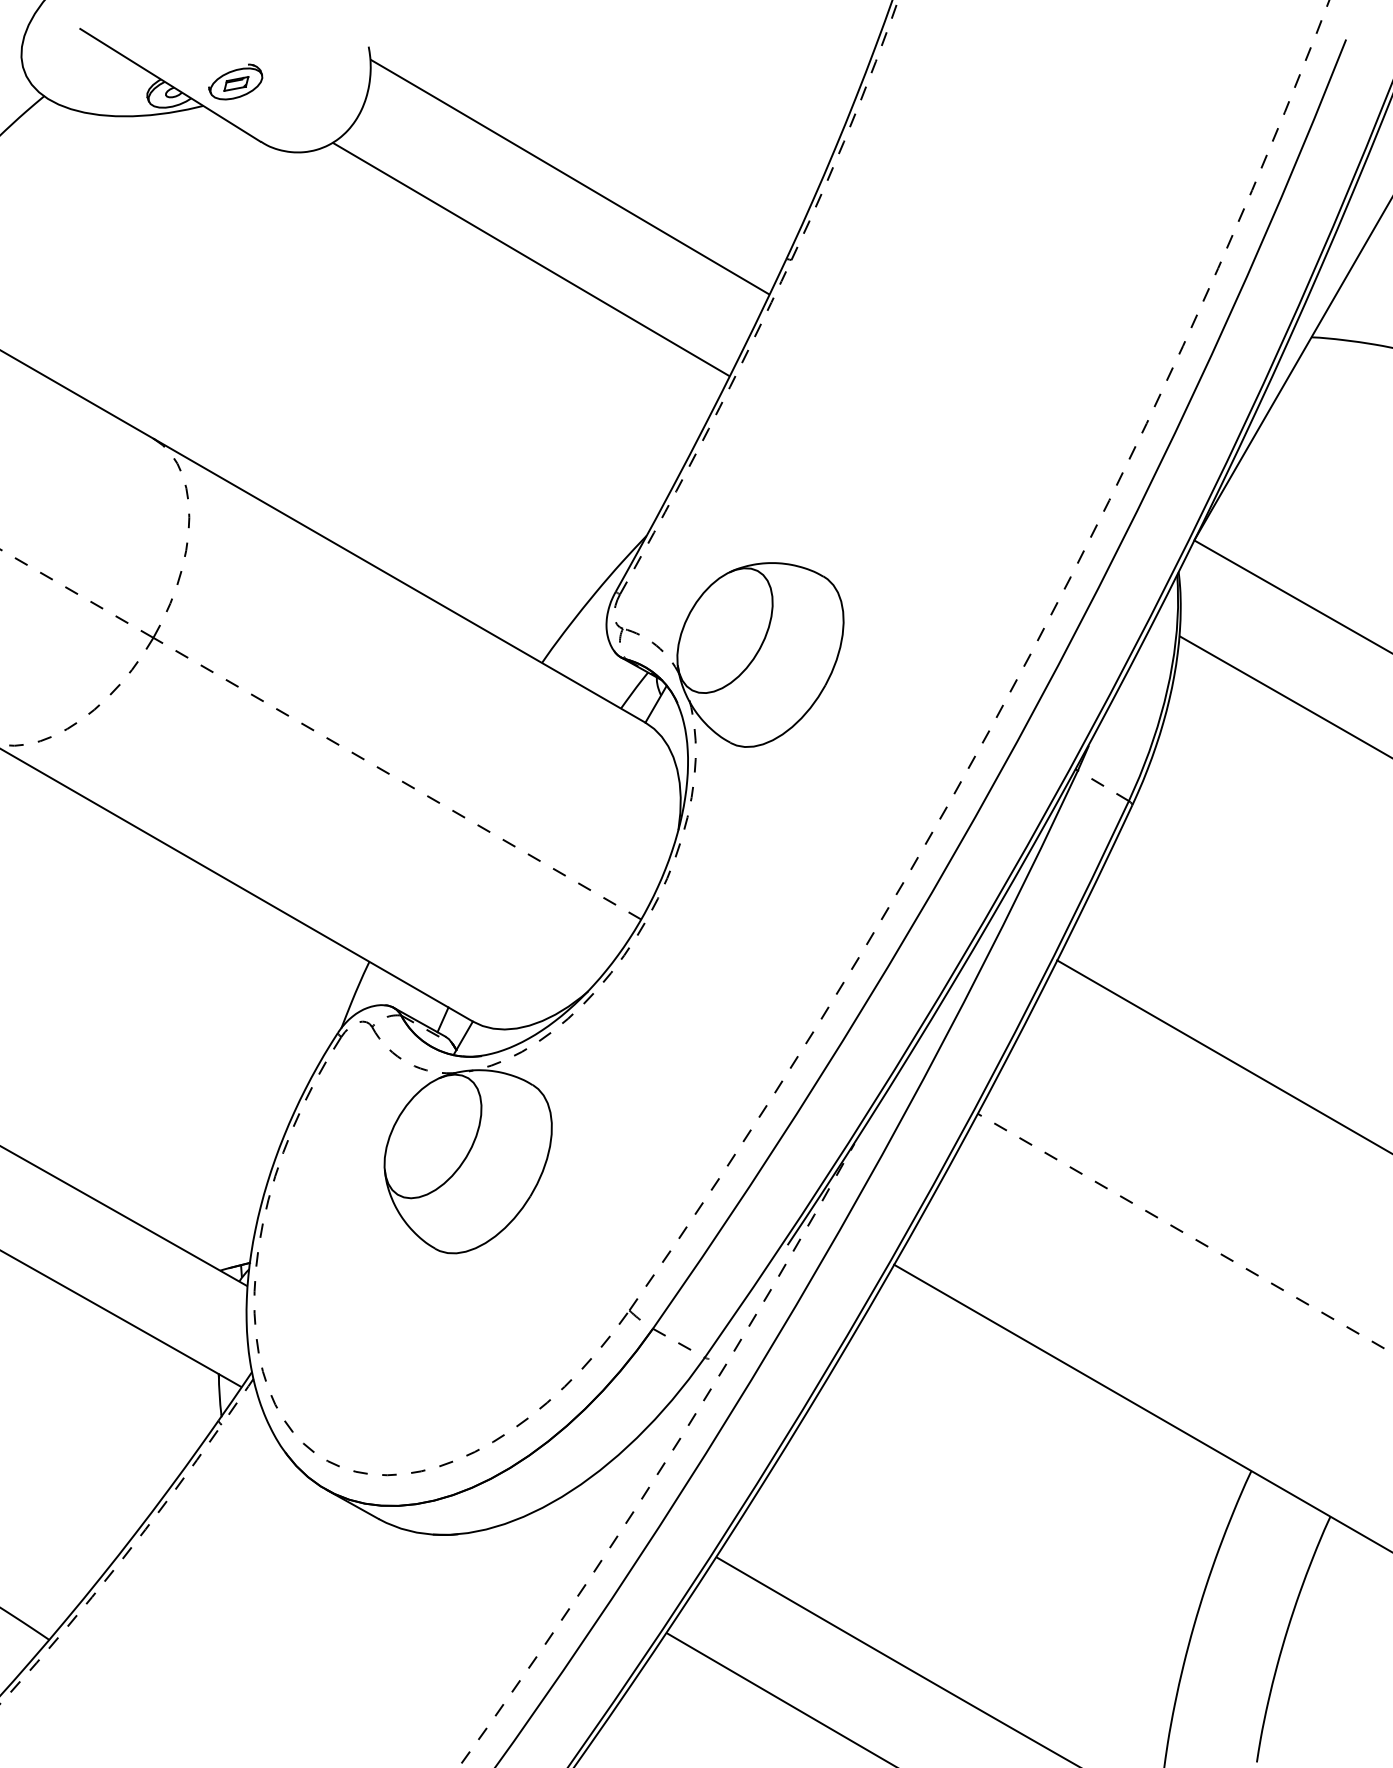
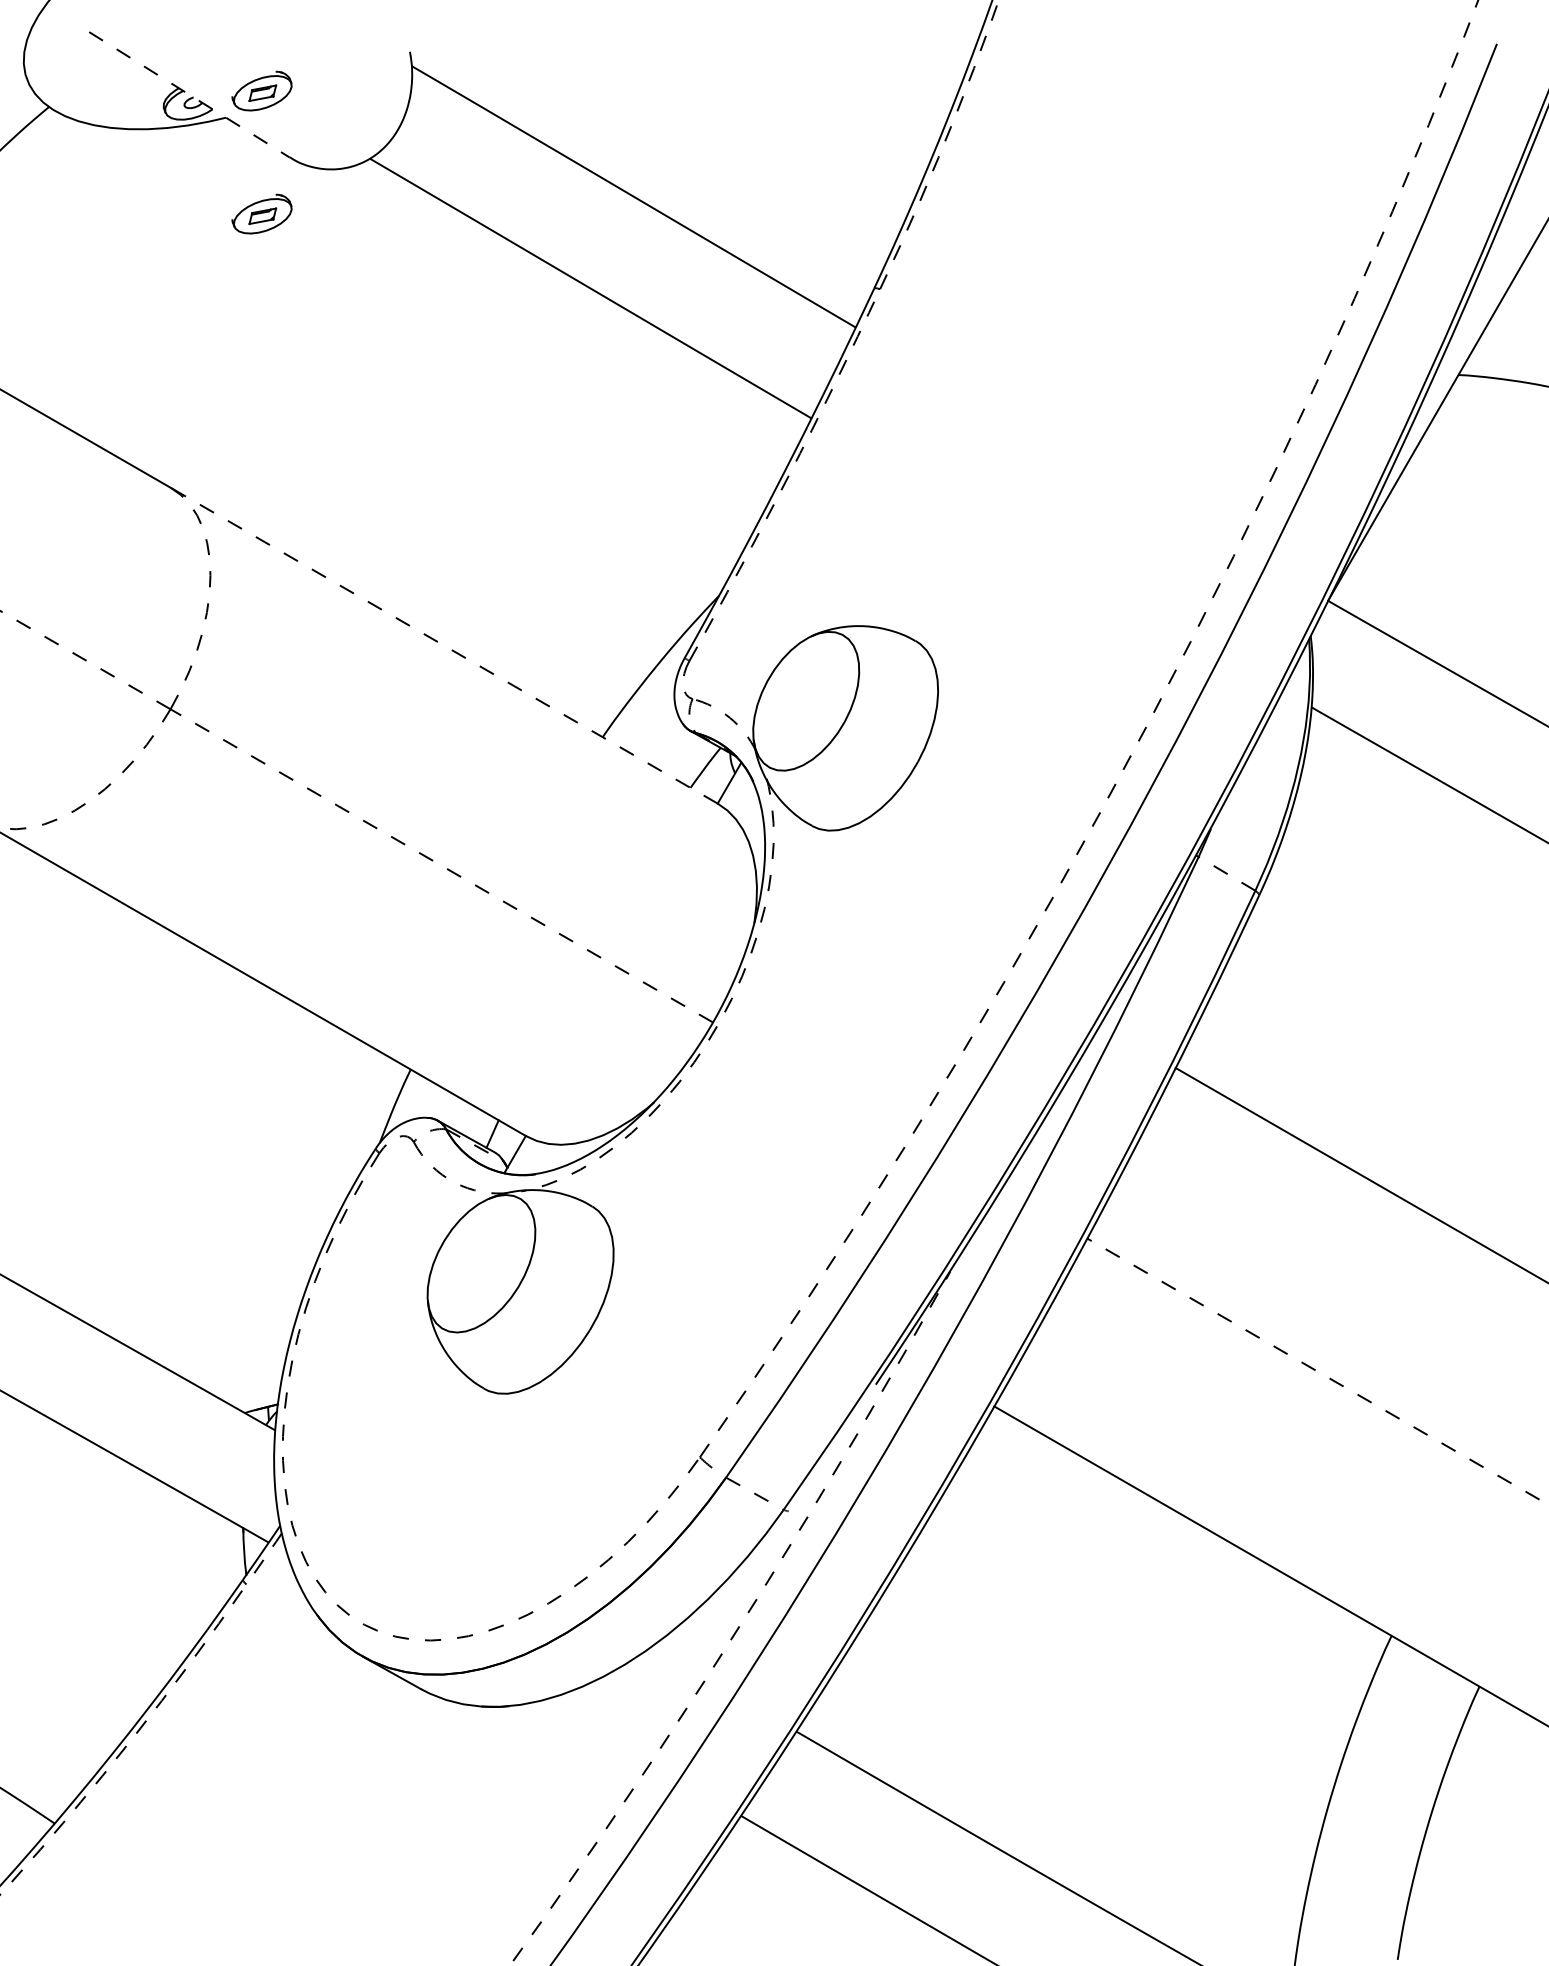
line: (170, 85) -> (189, 95), solid -> dashed
part: (235, 192) -> (261, 213), added
line: (399, 580) -> (444, 645), solid -> dashed

